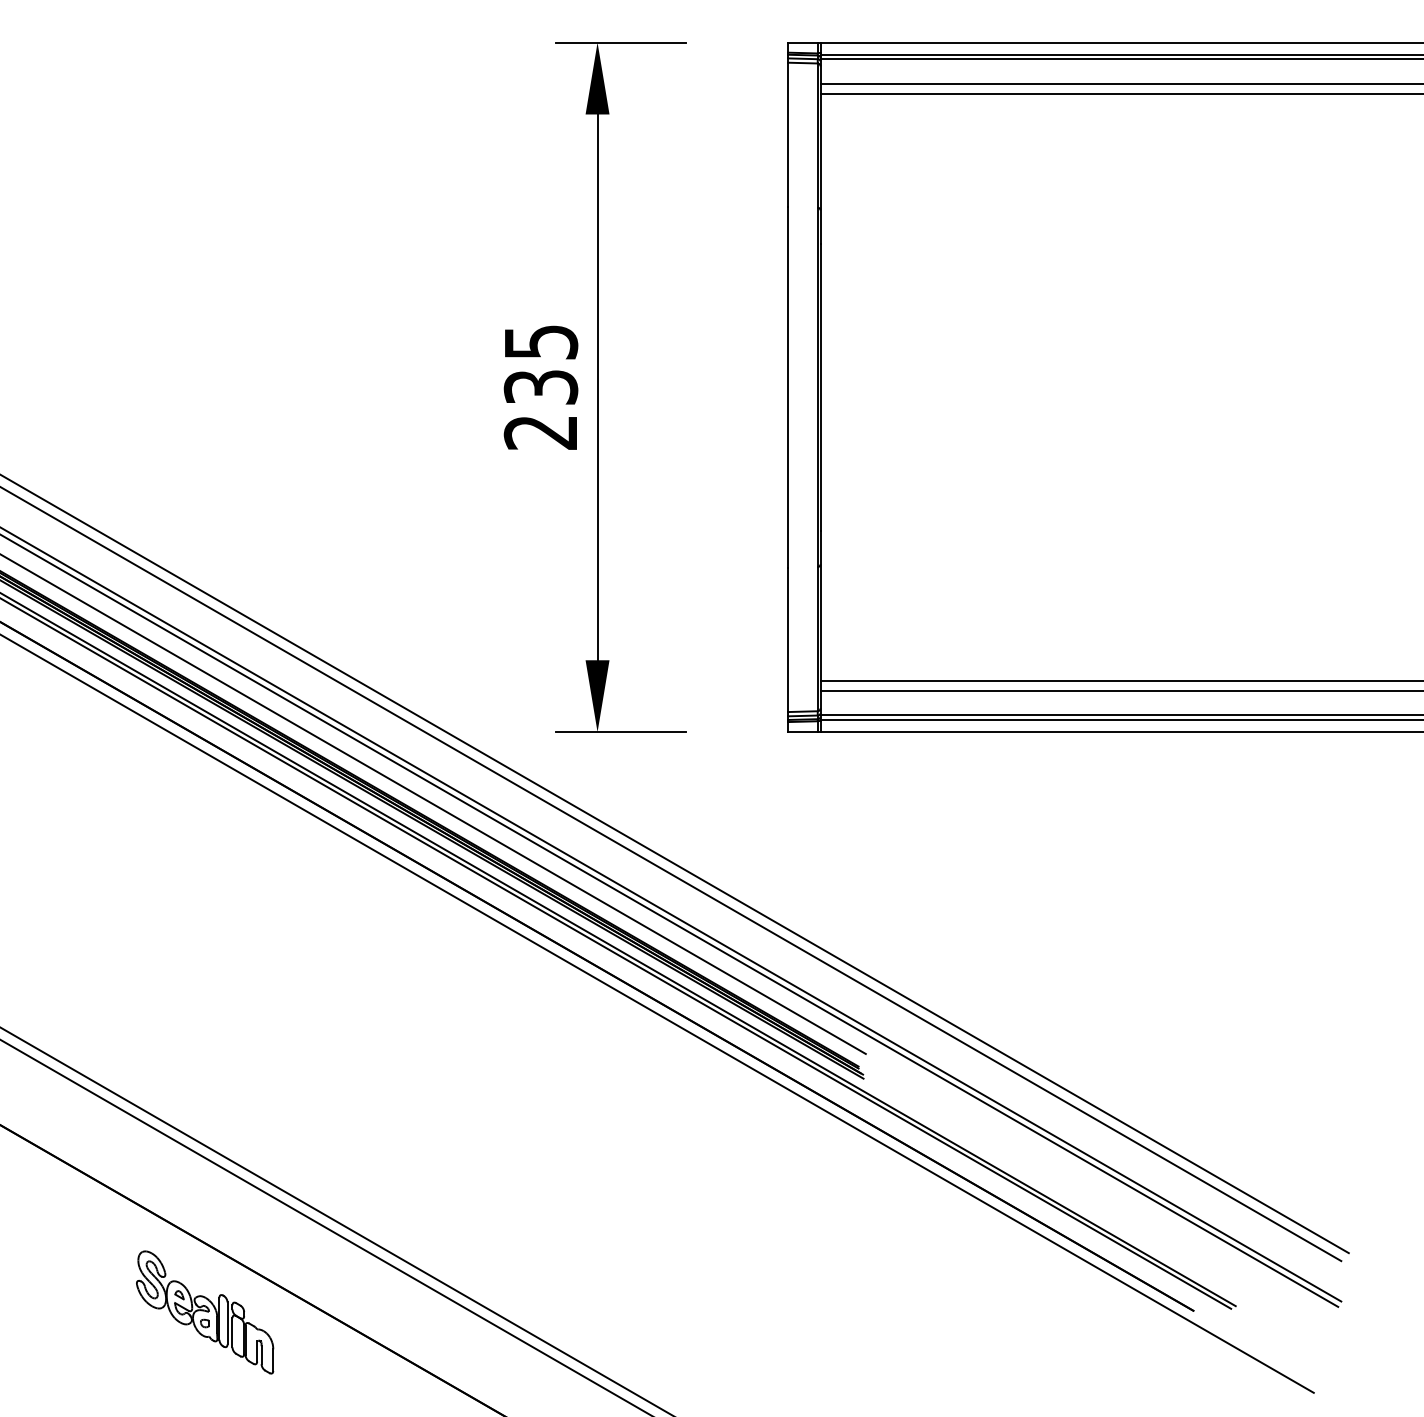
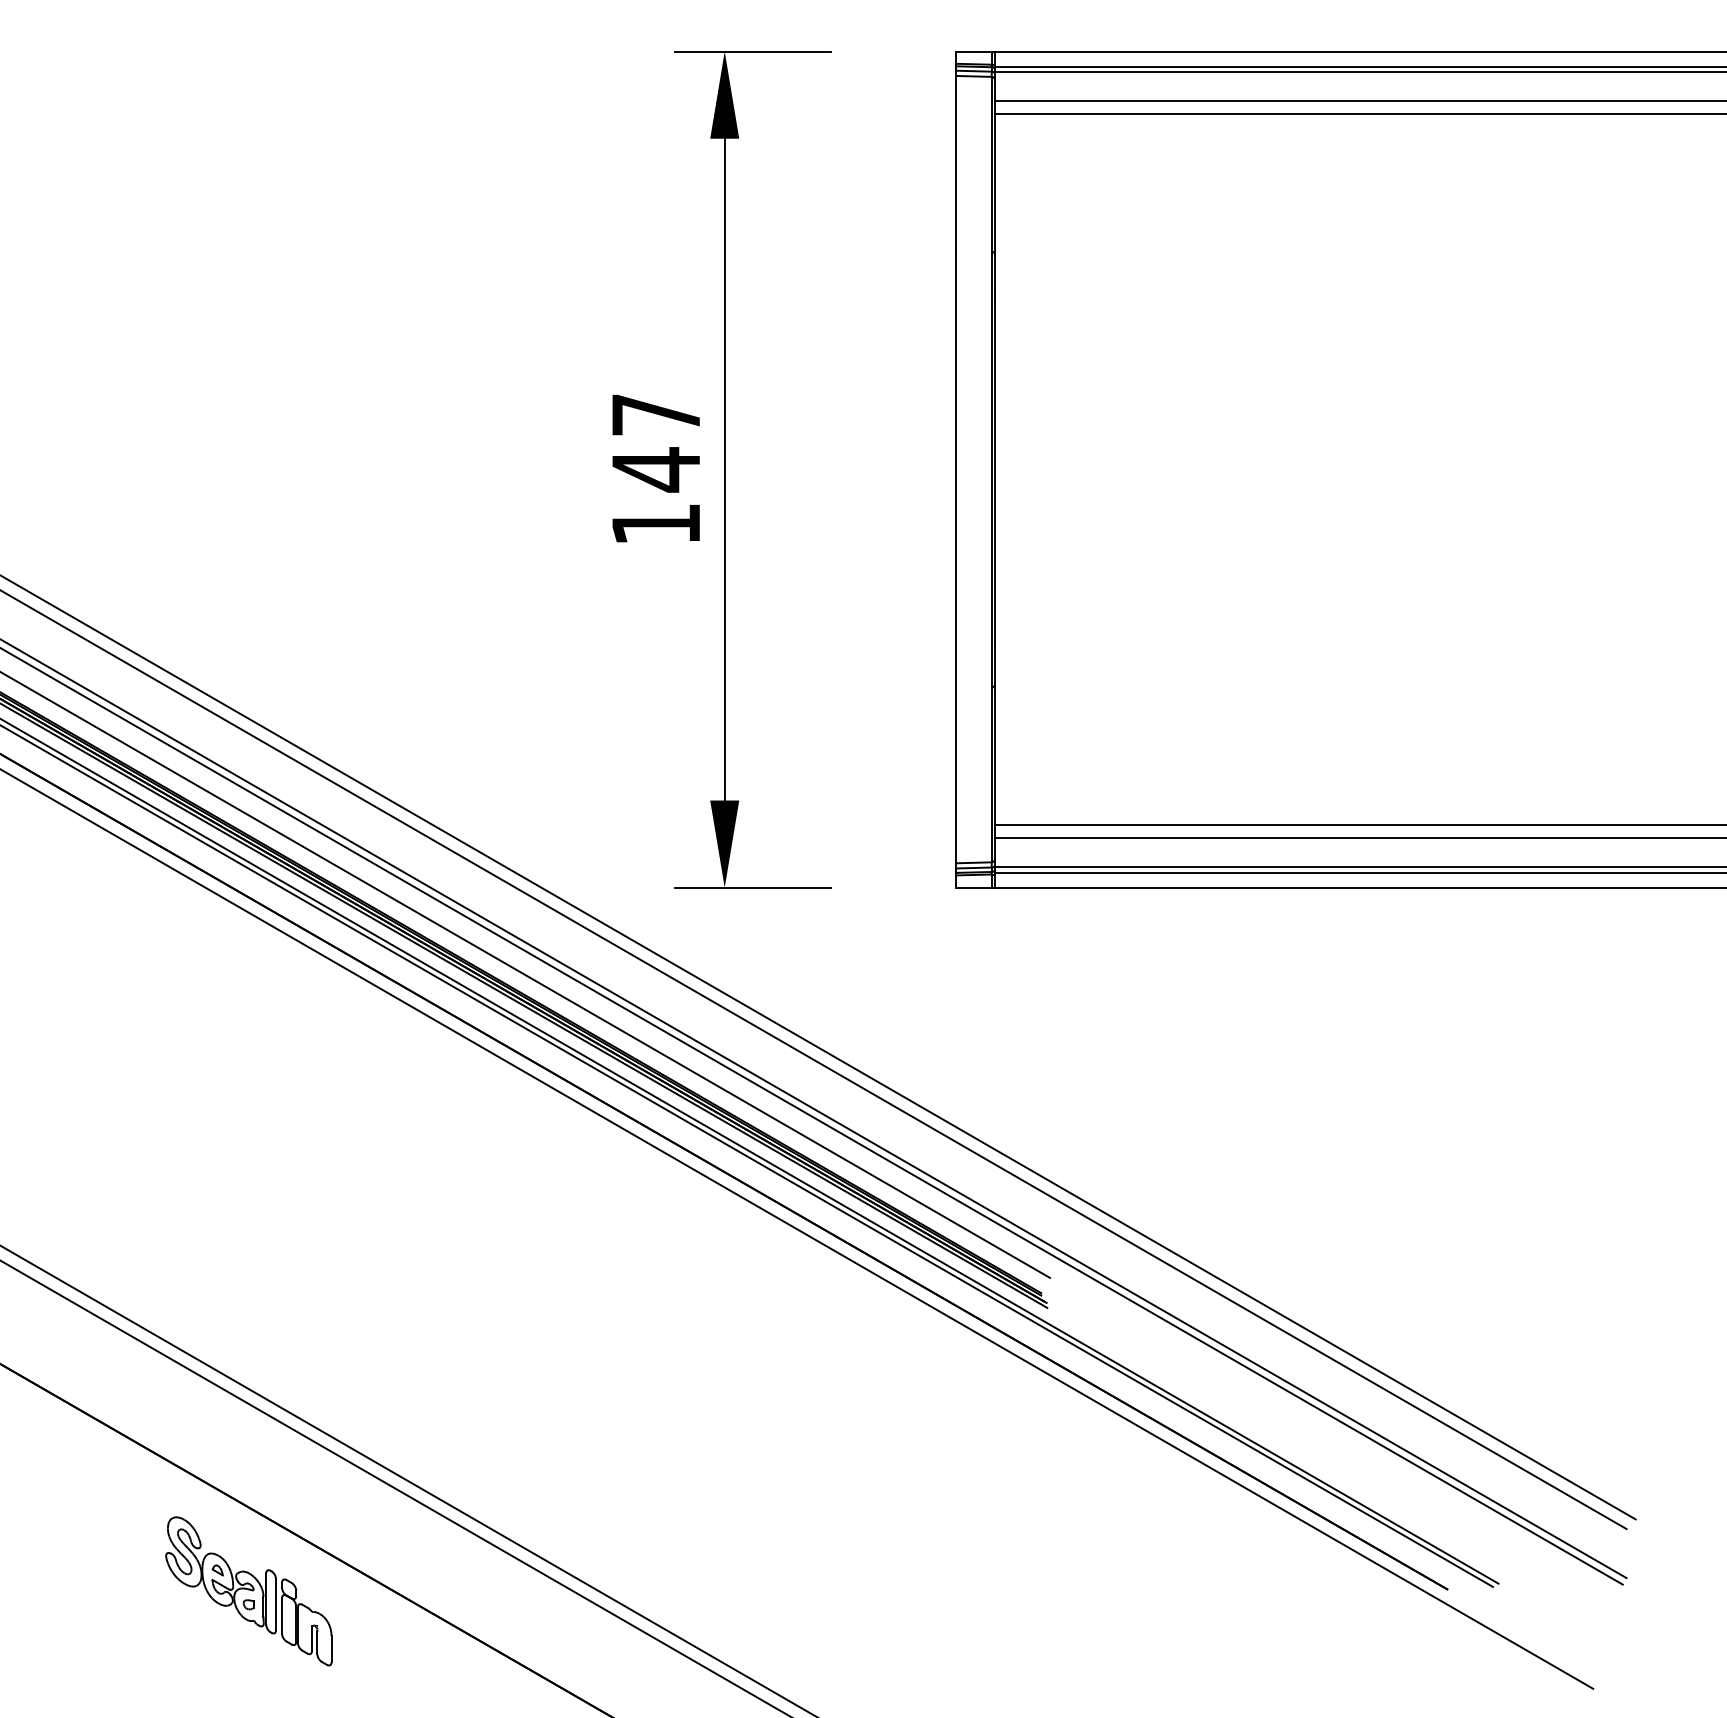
text: (541, 387) -> (656, 469), 235 -> 147

